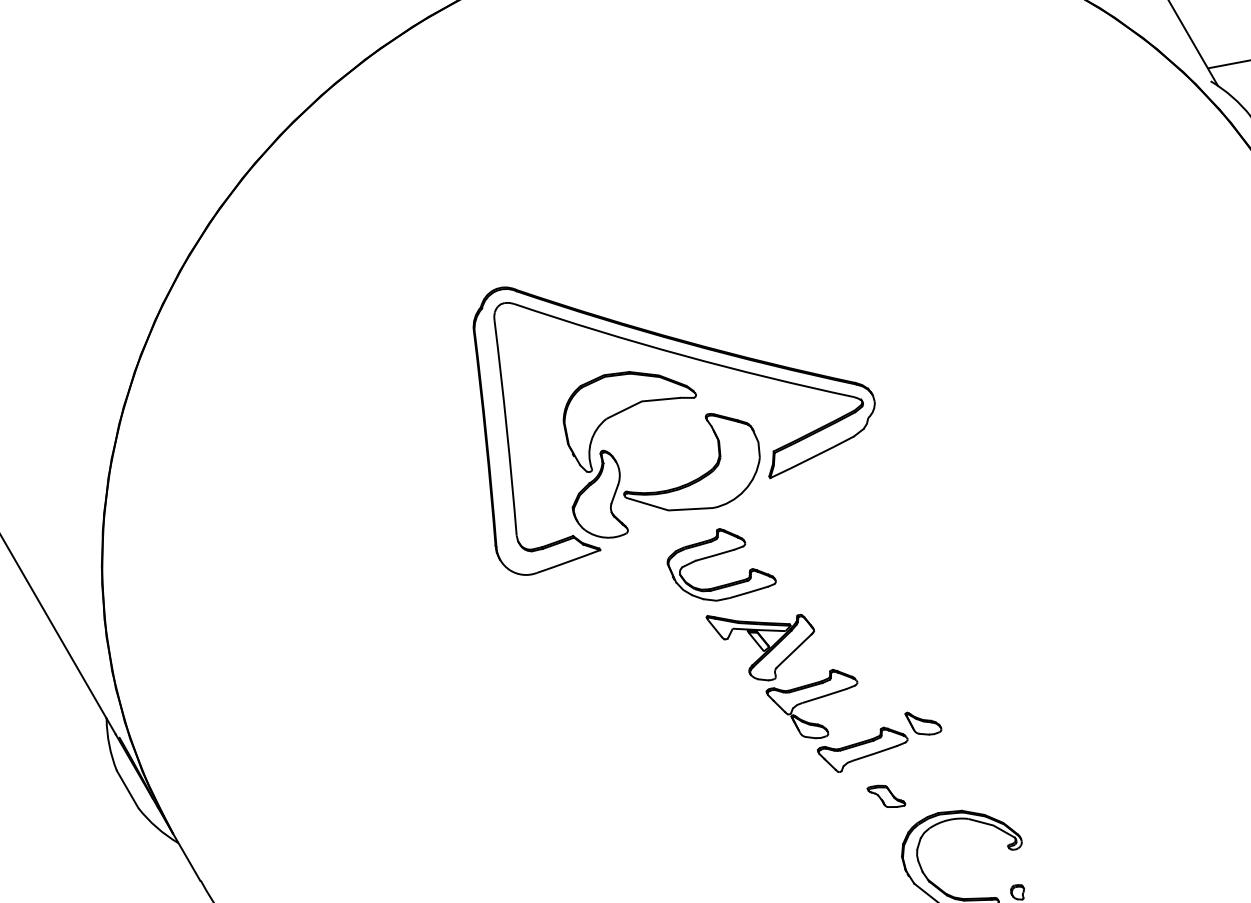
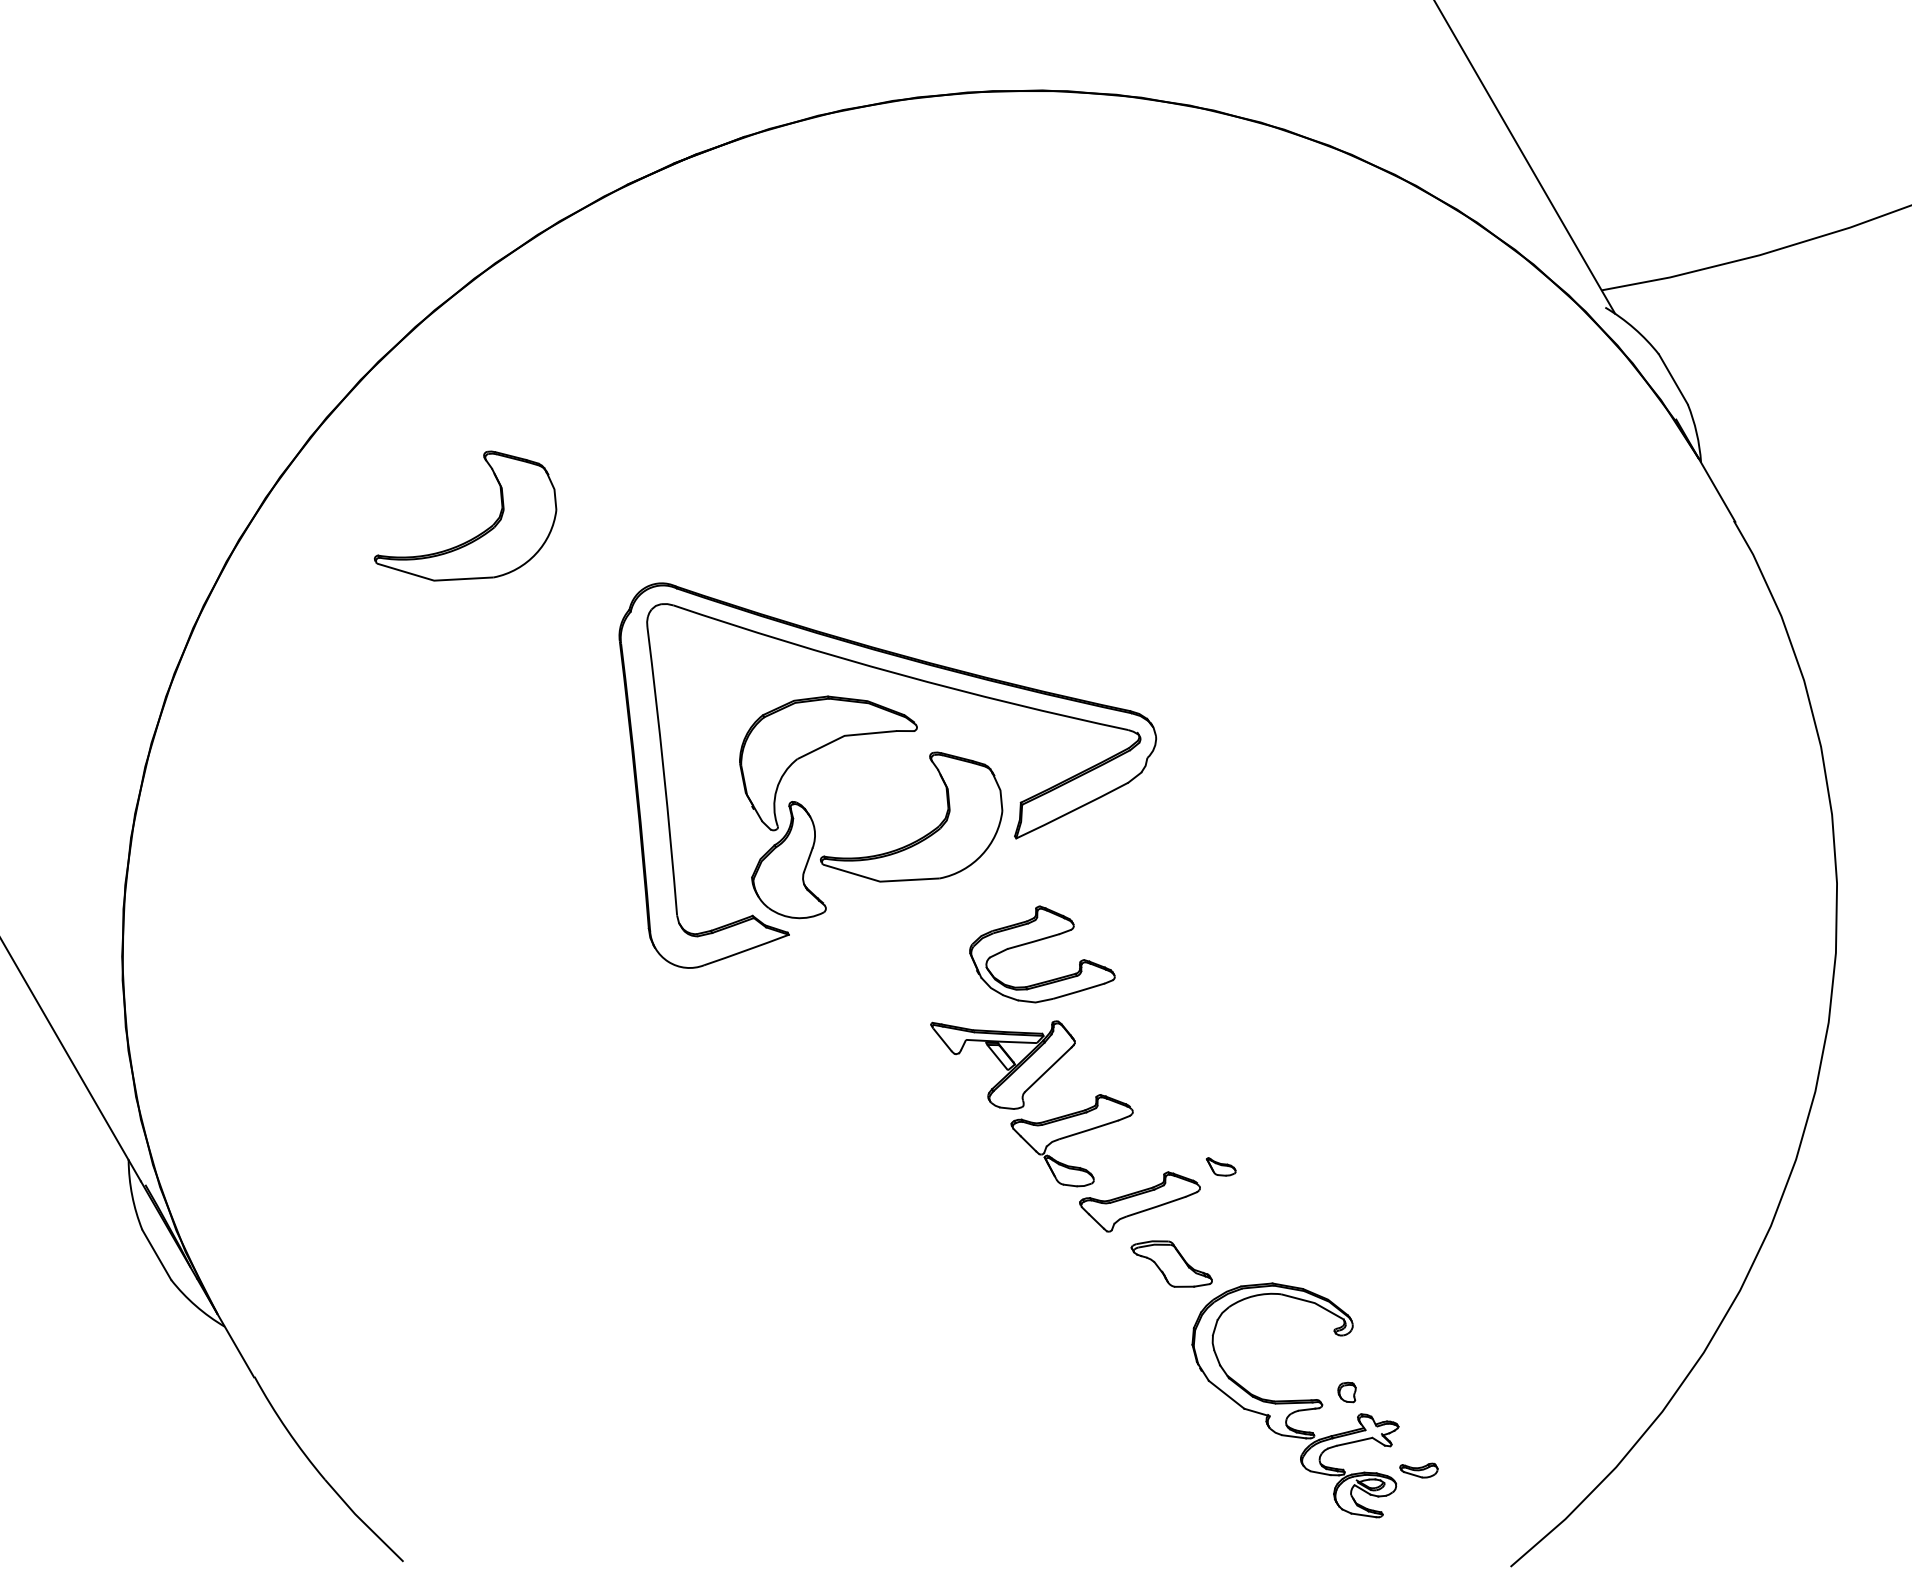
part: (368, 250) -> (479, 533), added
part: (718, 555) -> (1038, 941), moved
part: (923, 723) -> (1221, 1166), size x0.6
part: (886, 796) -> (1171, 1264), size x1.6

